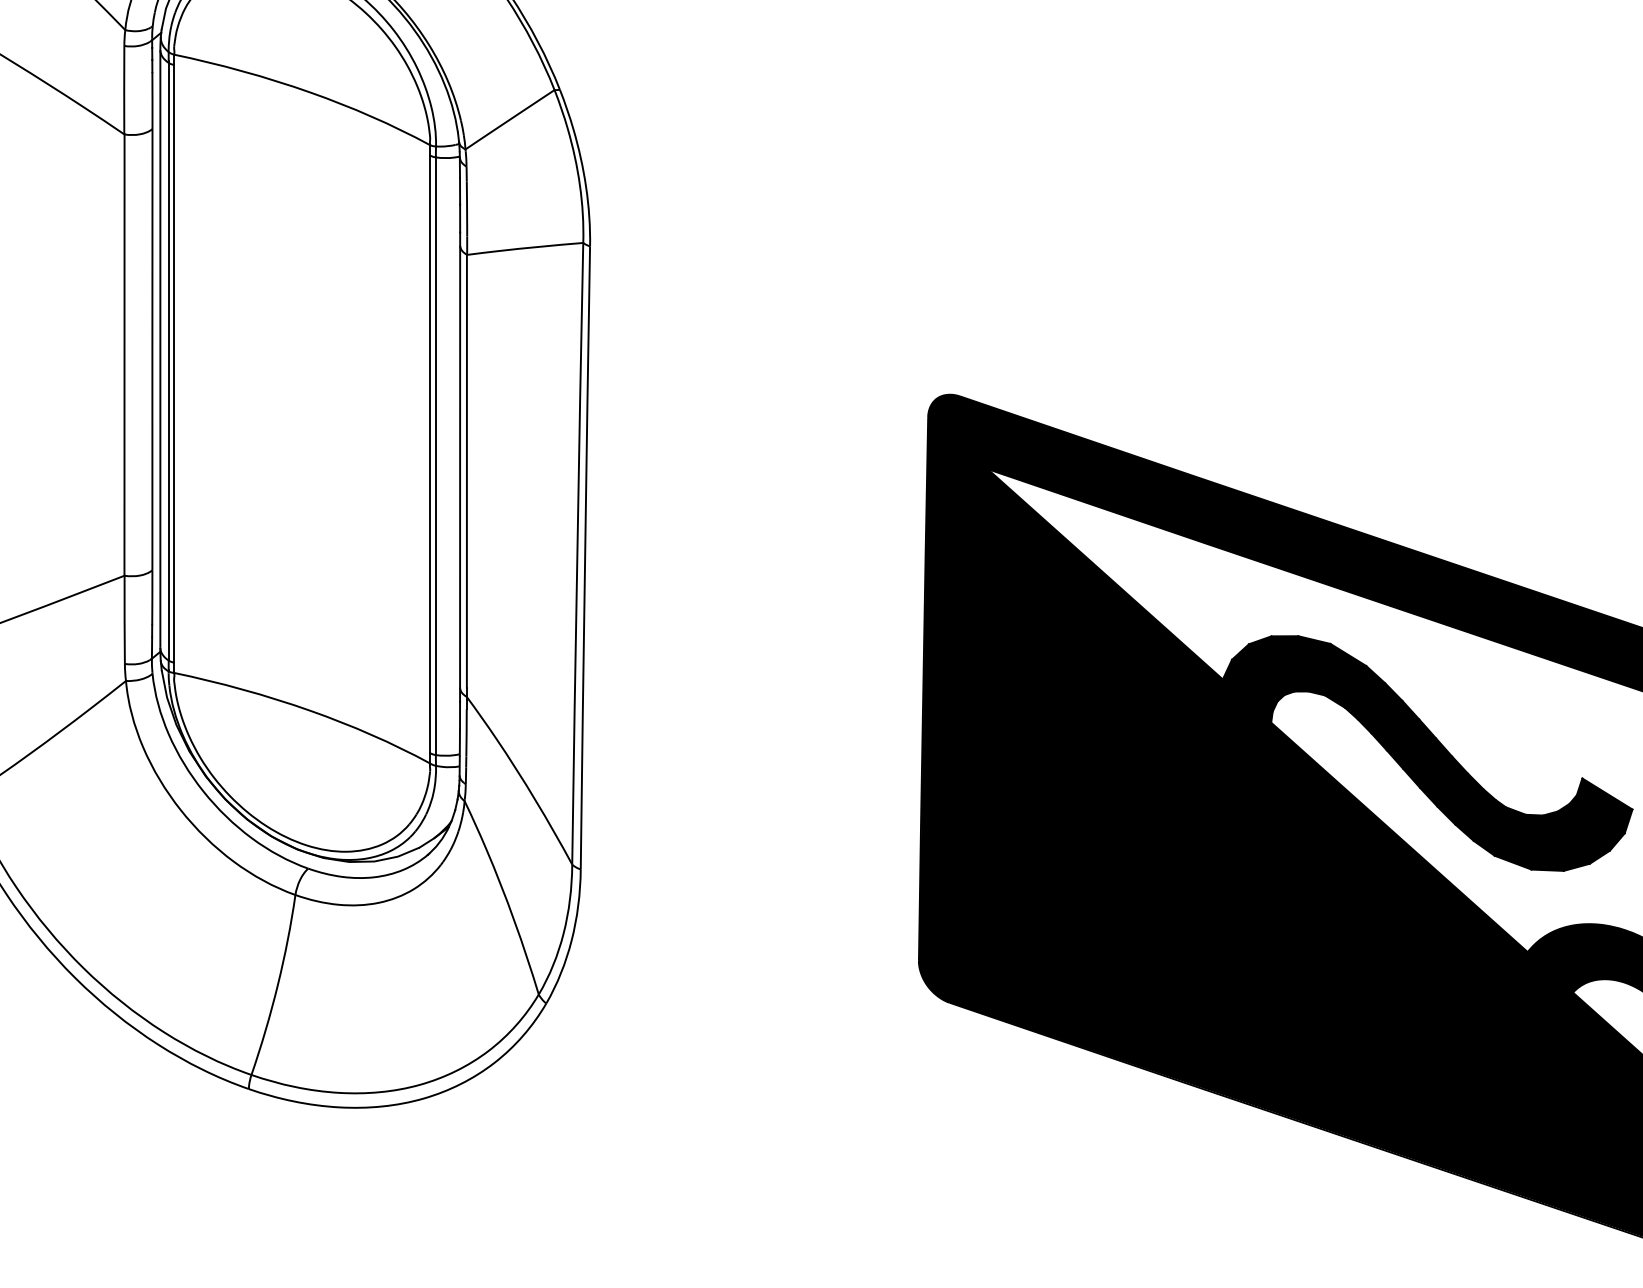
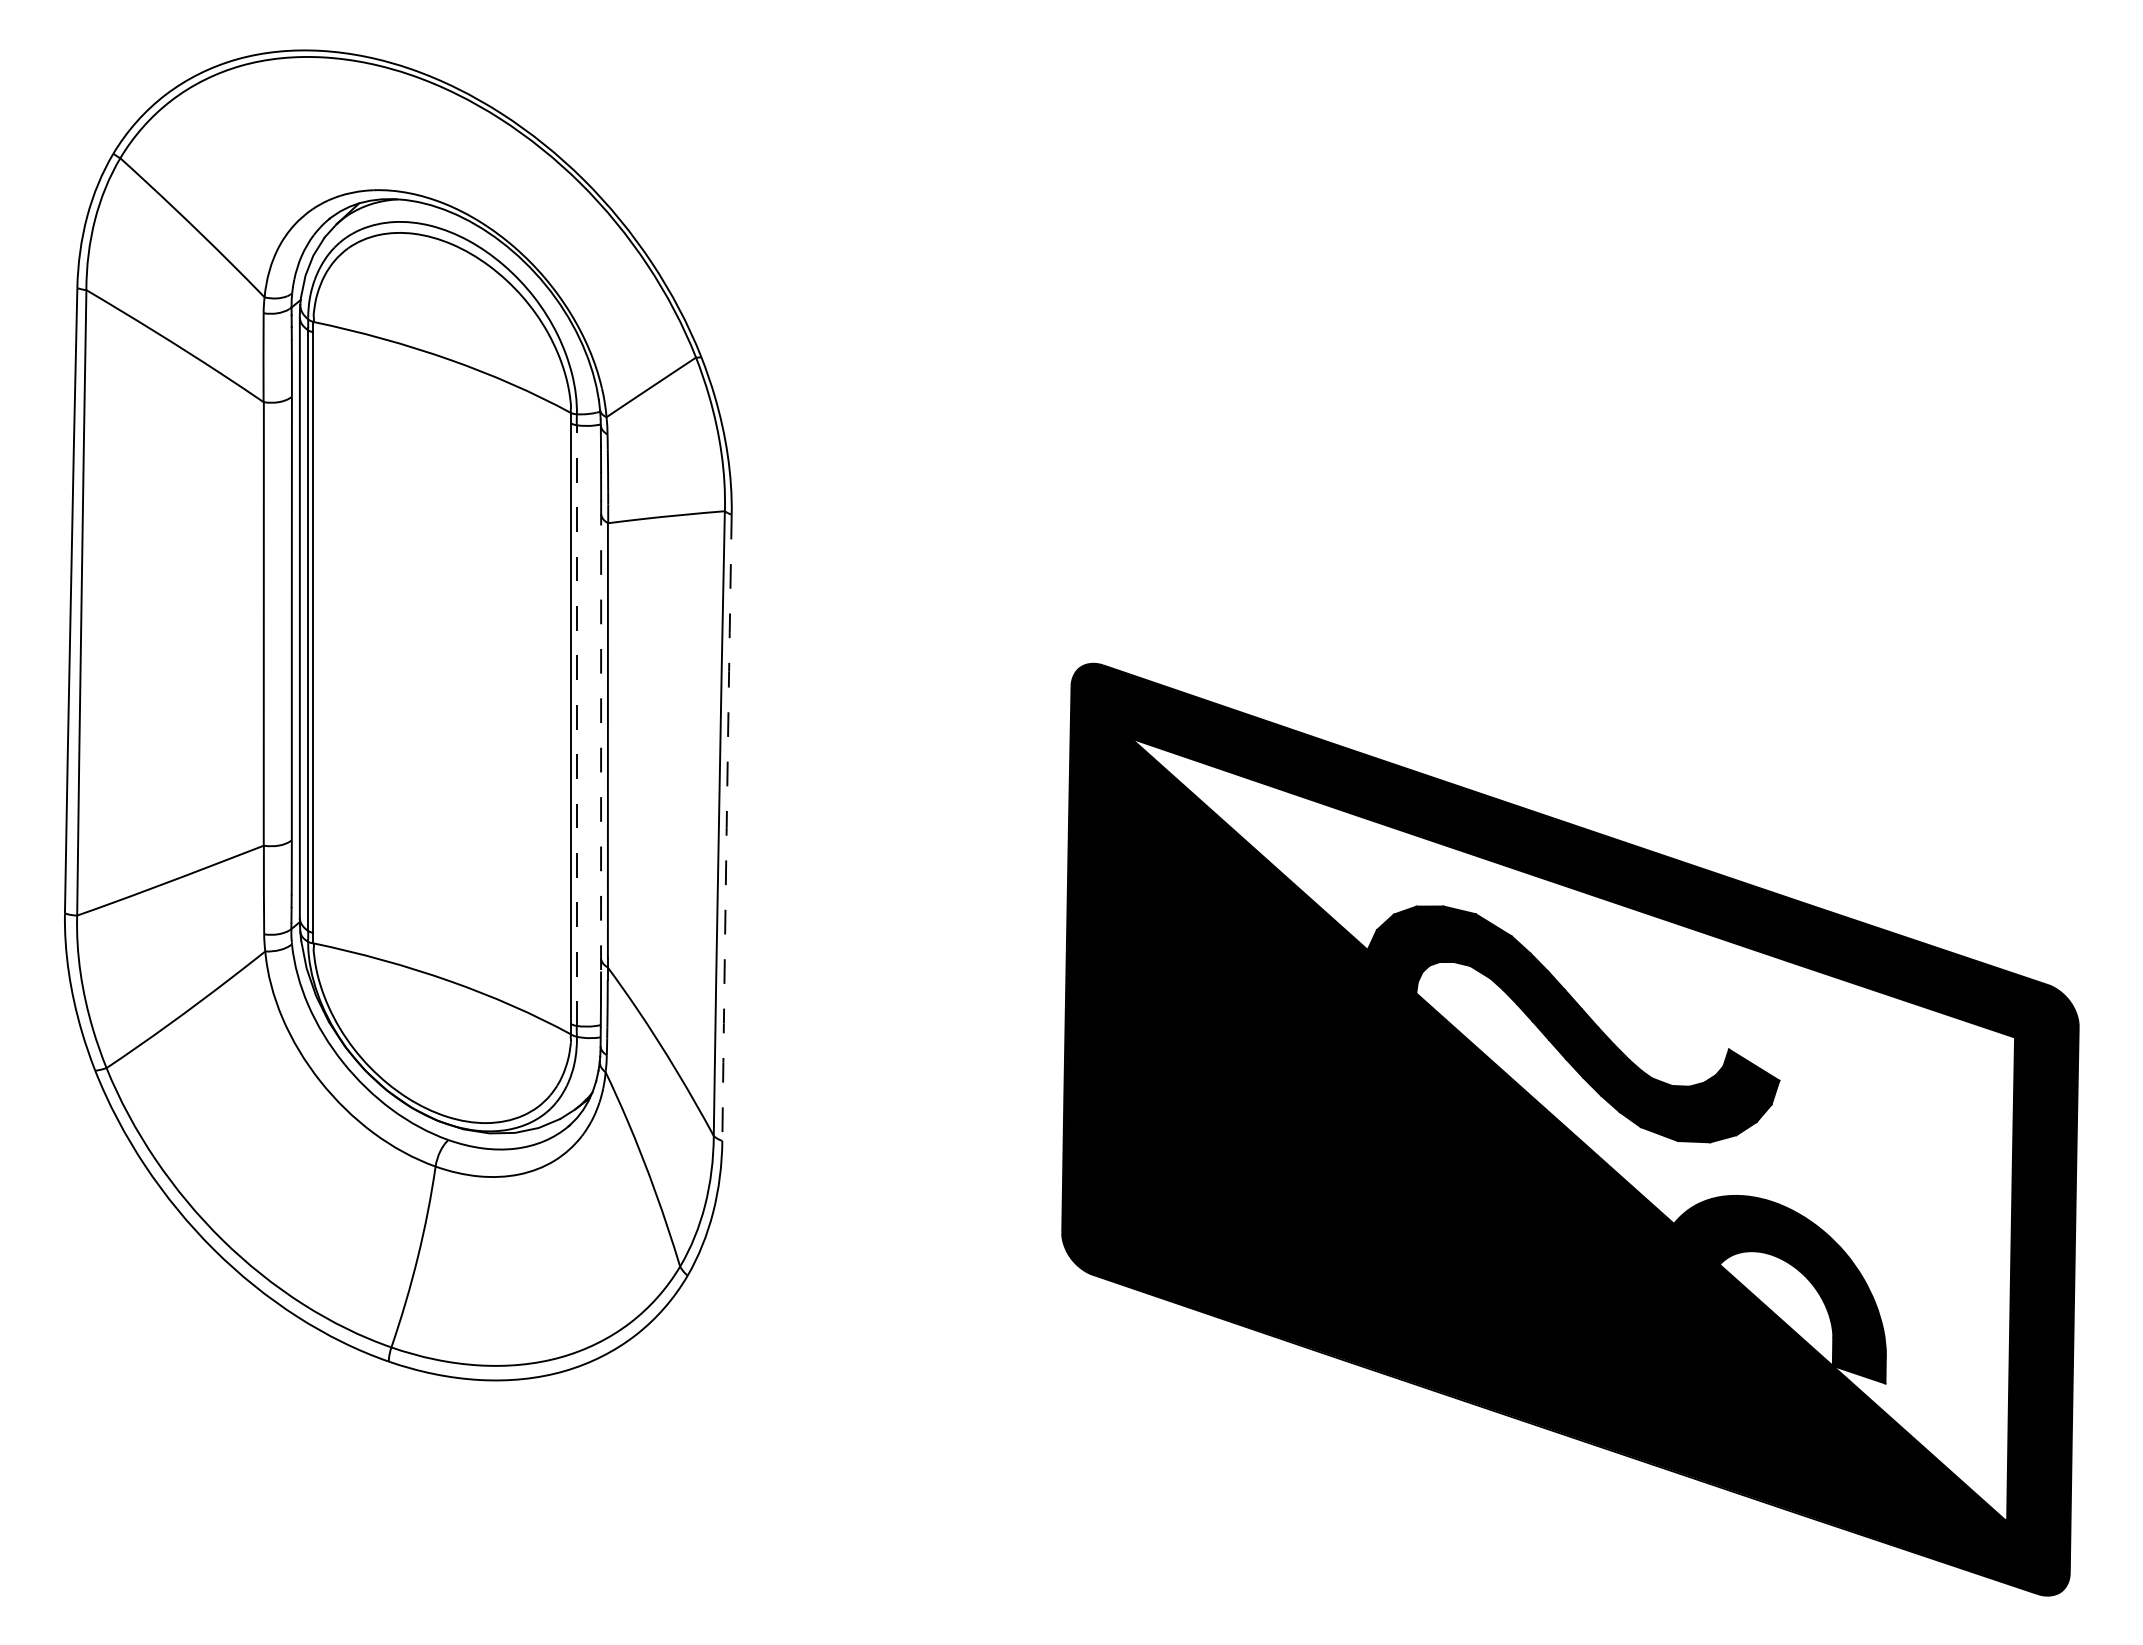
line: (435, 456) -> (576, 725), solid -> dashed
line: (460, 467) -> (601, 736), solid -> dashed
arc: (584, 557) -> (726, 827), solid -> dashed

